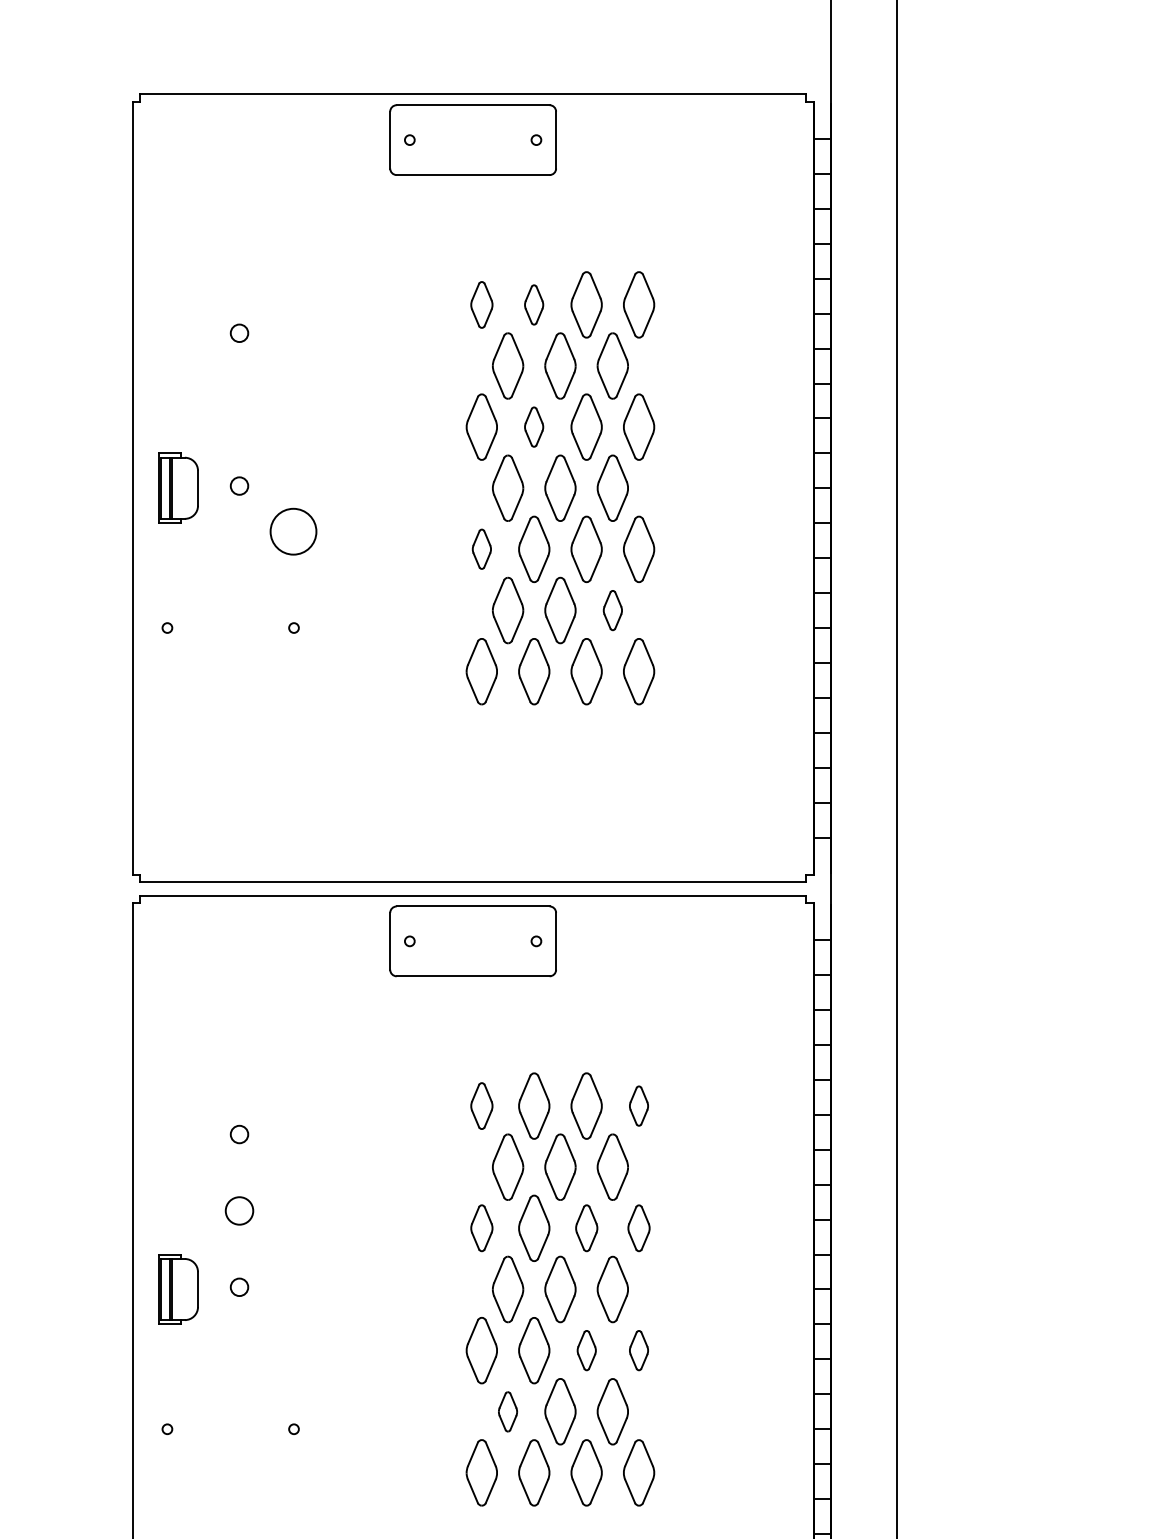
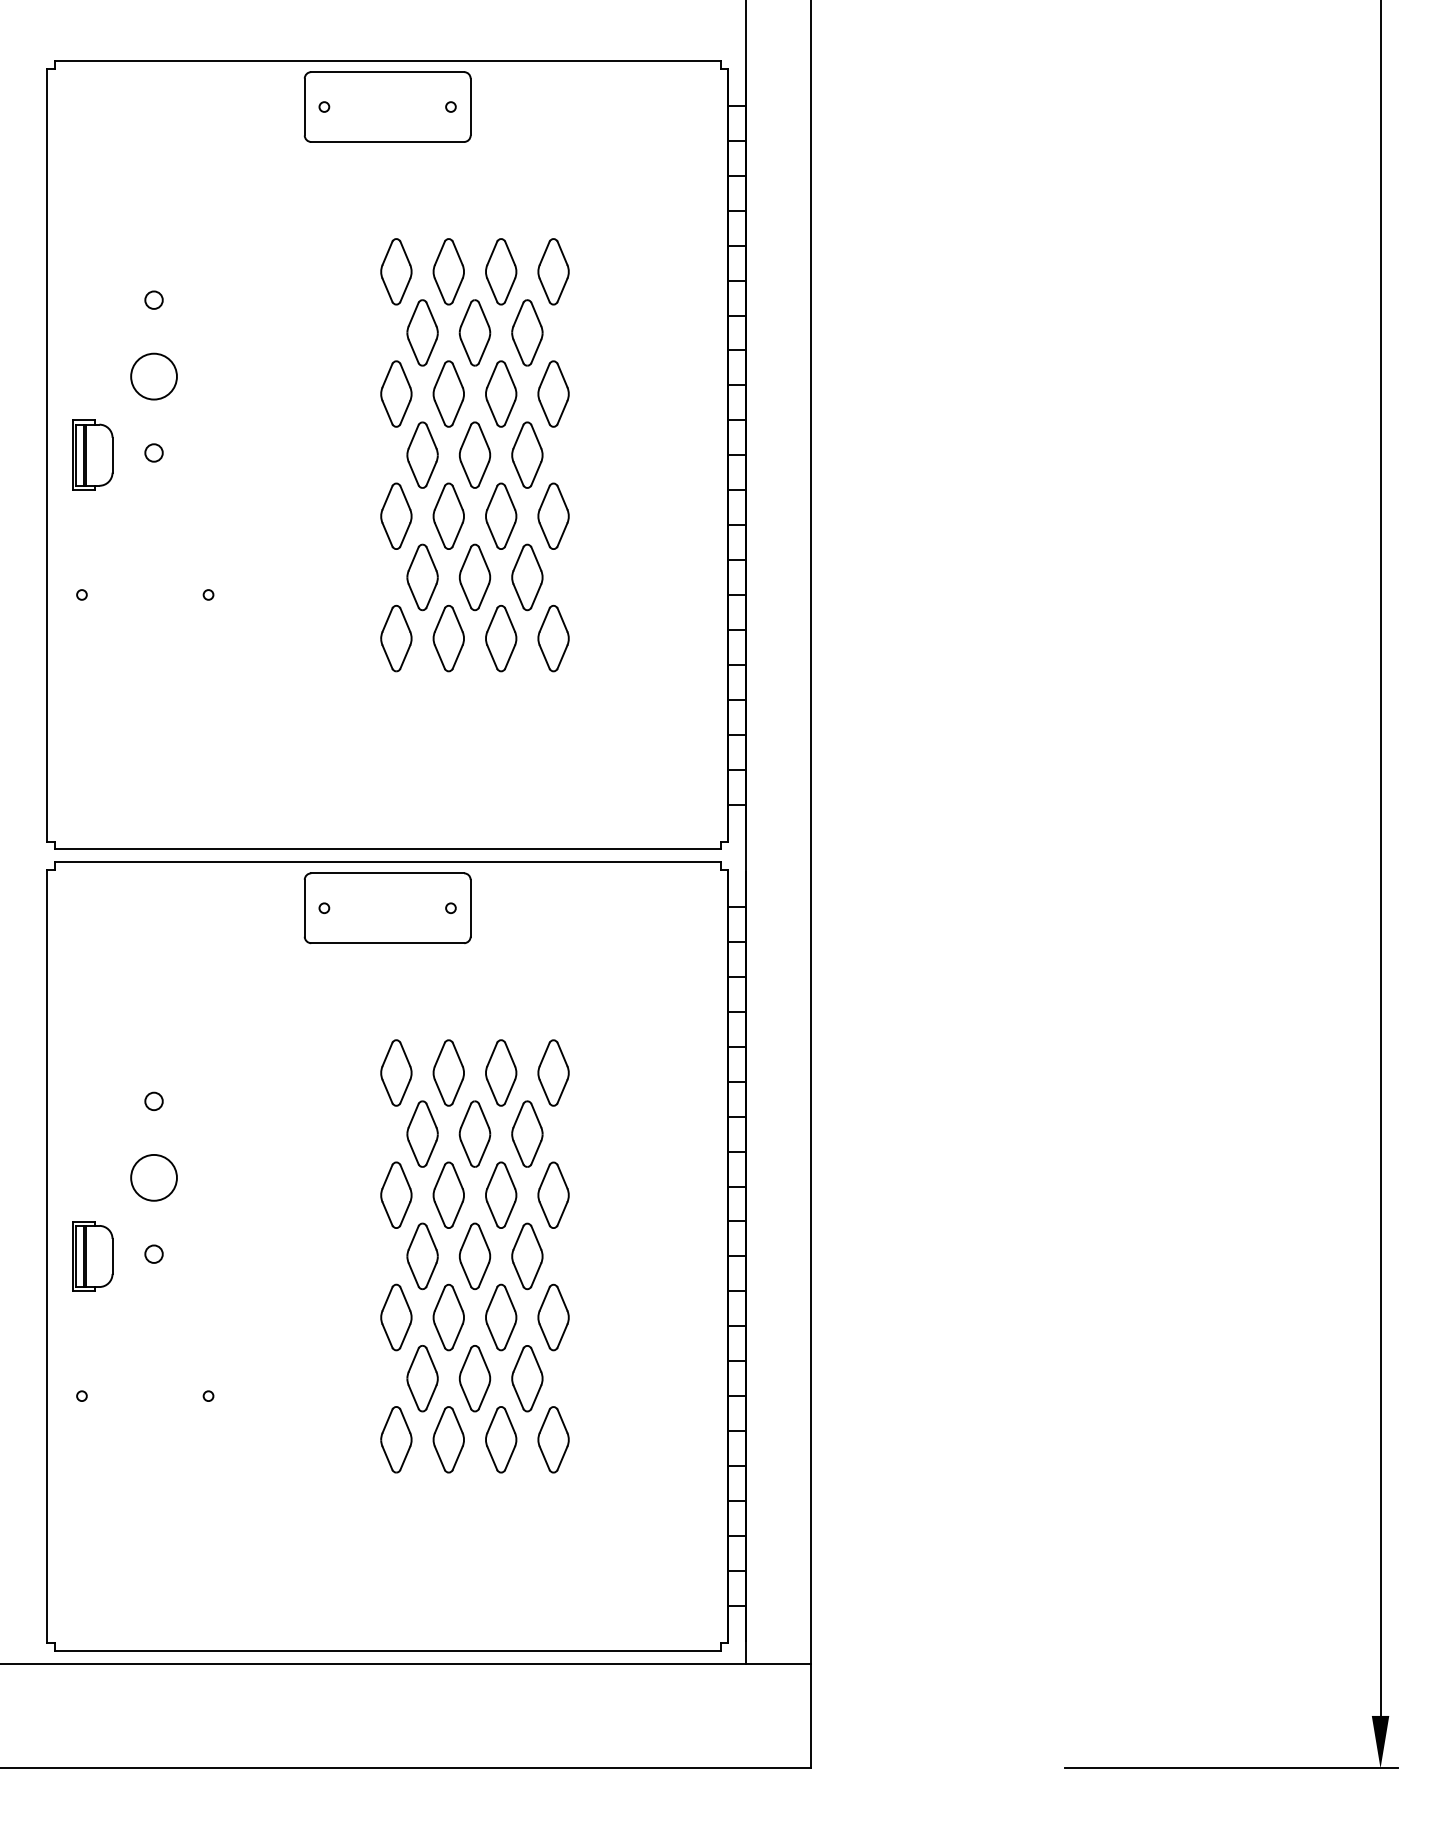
part: (481, 304) -> (396, 271), size x1.43
part: (533, 304) -> (448, 271), size x1.67
part: (533, 426) -> (448, 393), size x1.67
circle: (292, 531) -> (153, 376), moved
part: (481, 548) -> (396, 515), size x1.67
part: (612, 610) -> (527, 577), size x1.67
part: (481, 1105) -> (396, 1072), size x1.43
part: (638, 1105) -> (553, 1072), size x1.67
circle: (238, 1210) -> (153, 1177), size x1.67
part: (481, 1227) -> (396, 1194), size x1.43
part: (586, 1227) -> (501, 1194), size x1.43
part: (638, 1227) -> (553, 1194), size x1.43
part: (586, 1350) -> (501, 1317), size x1.67
part: (638, 1350) -> (553, 1317), size x1.67
part: (507, 1411) -> (422, 1378), size x1.67

